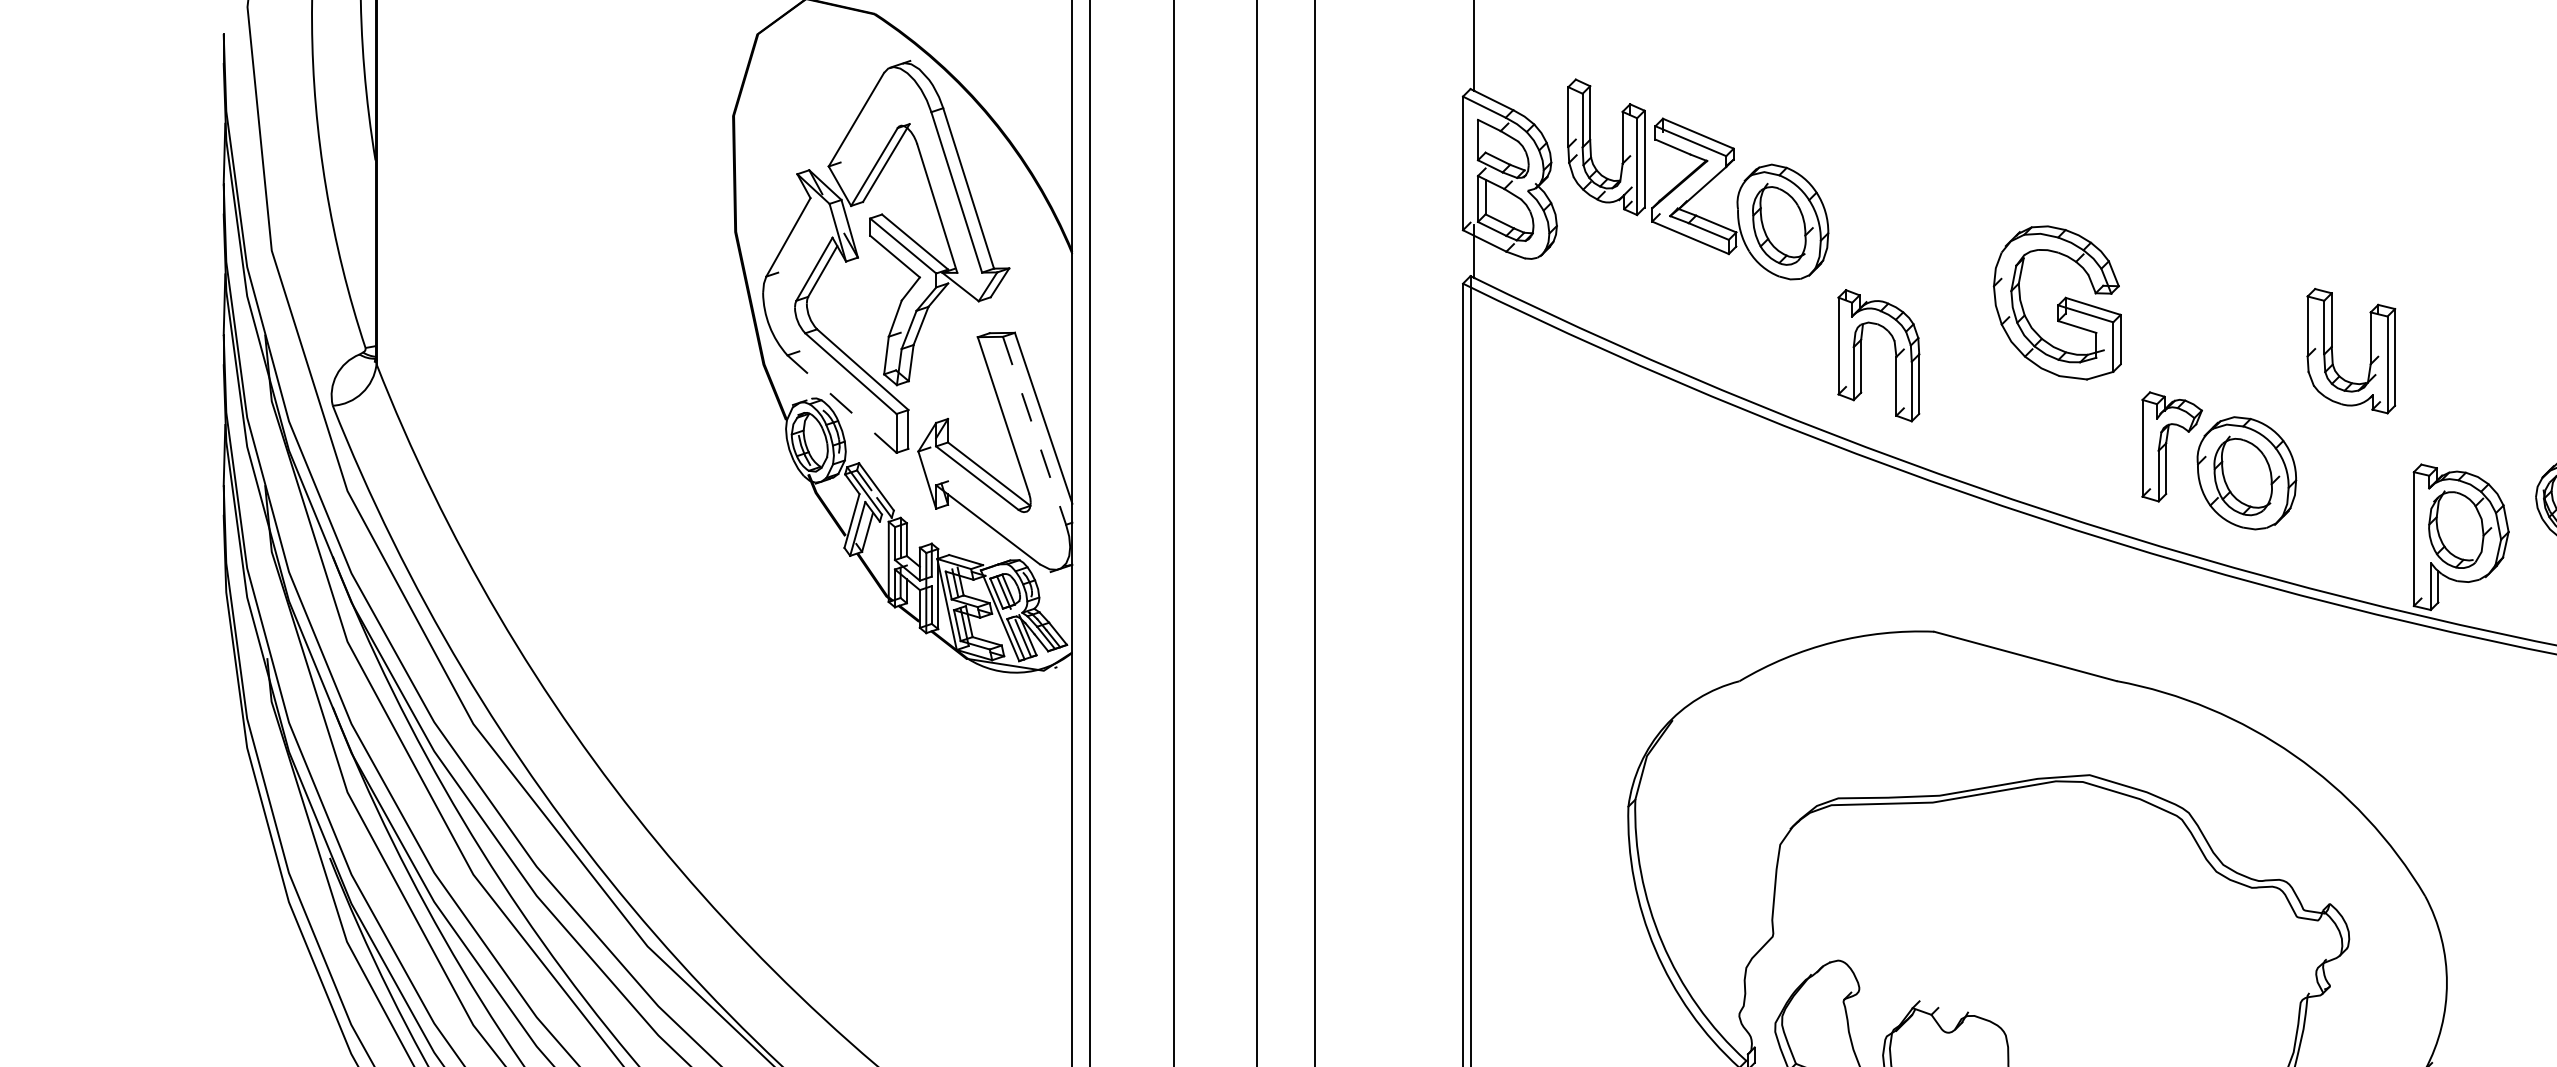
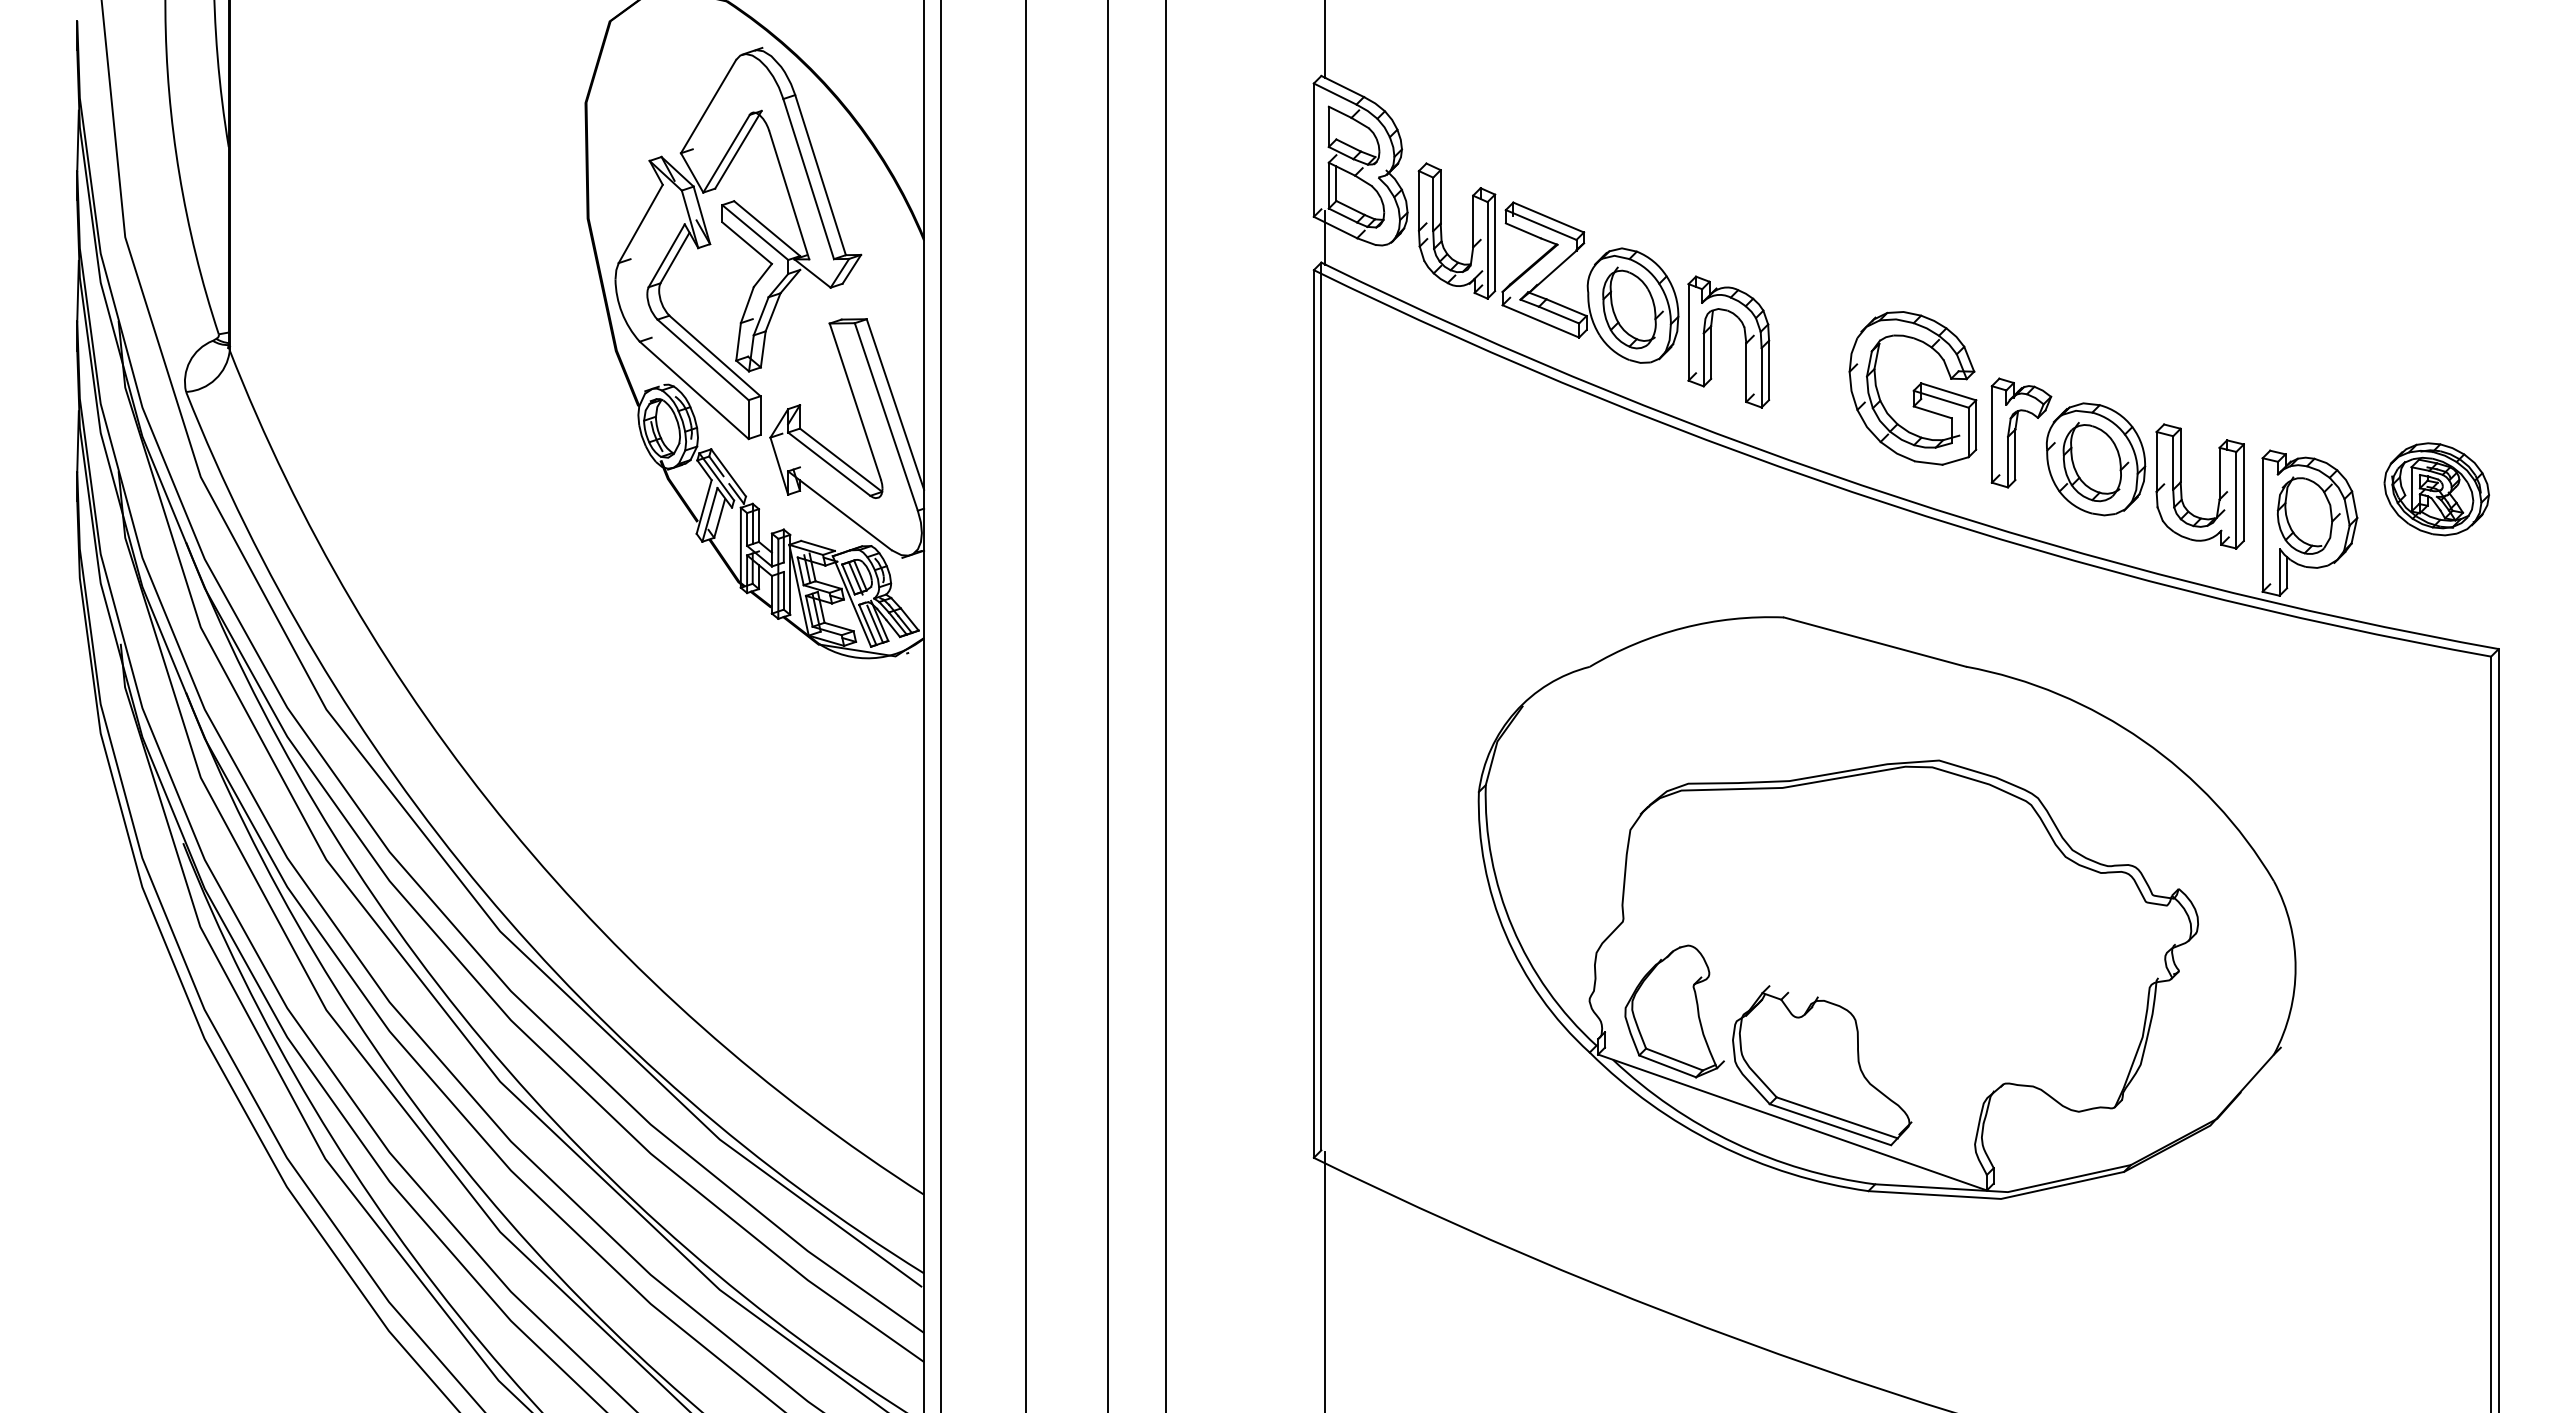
part: (1698, 178) -> (1548, 262), moved
part: (2056, 303) -> (1912, 388), moved
part: (2333, 355) -> (2182, 490), moved
line: (842, 404) -> (694, 390), dashed -> solid
line: (1034, 430) -> (886, 416), dashed -> solid

